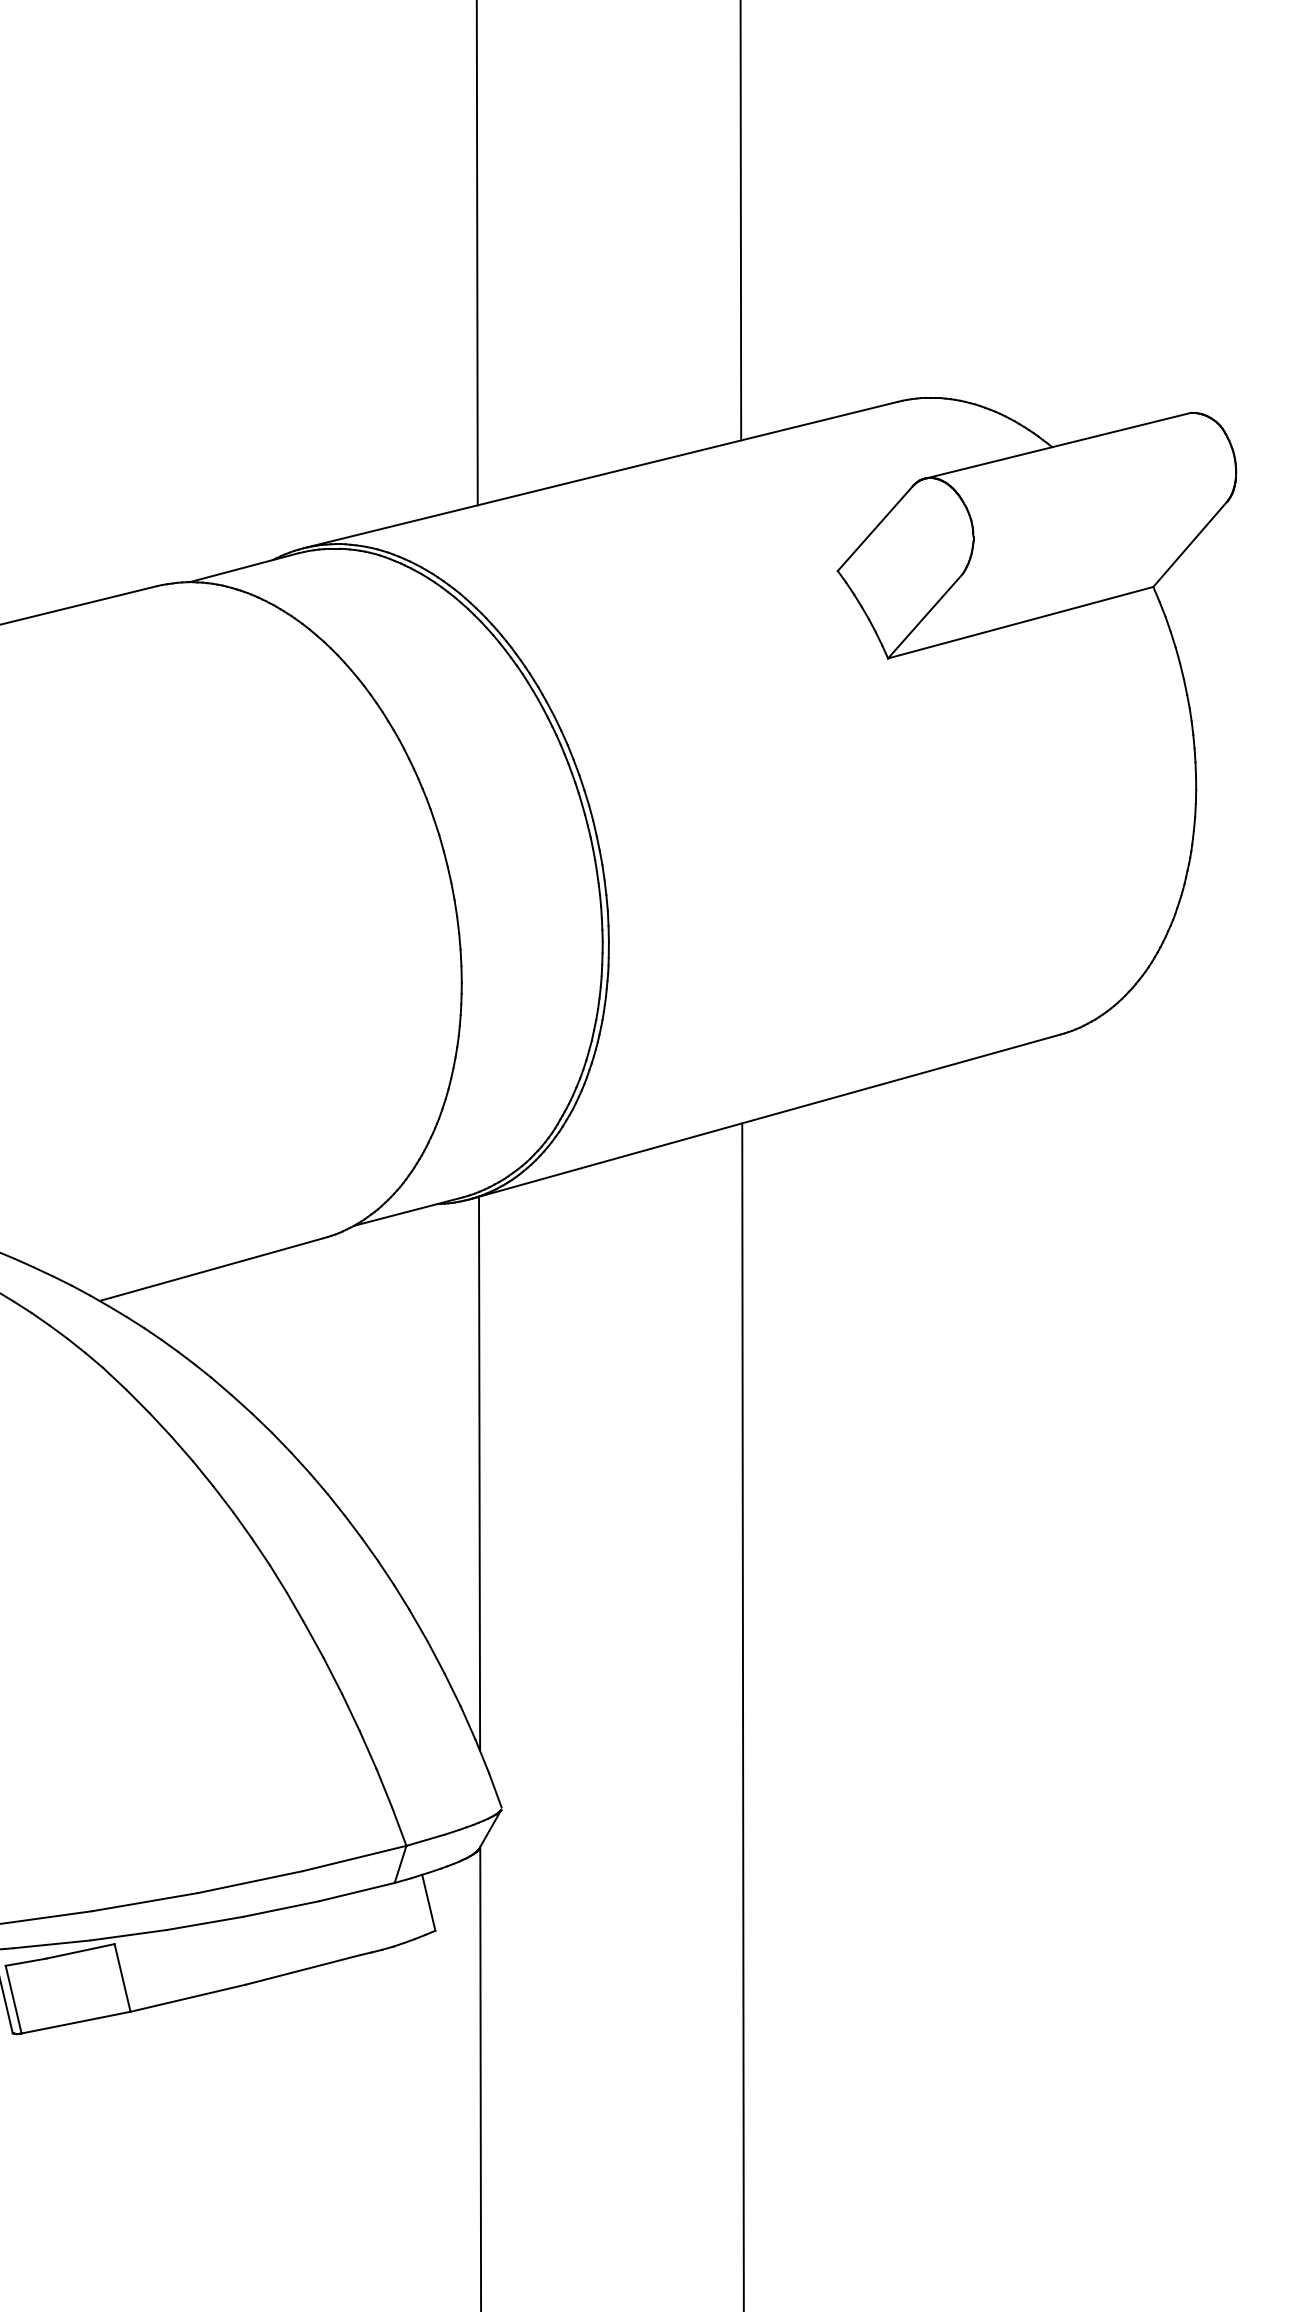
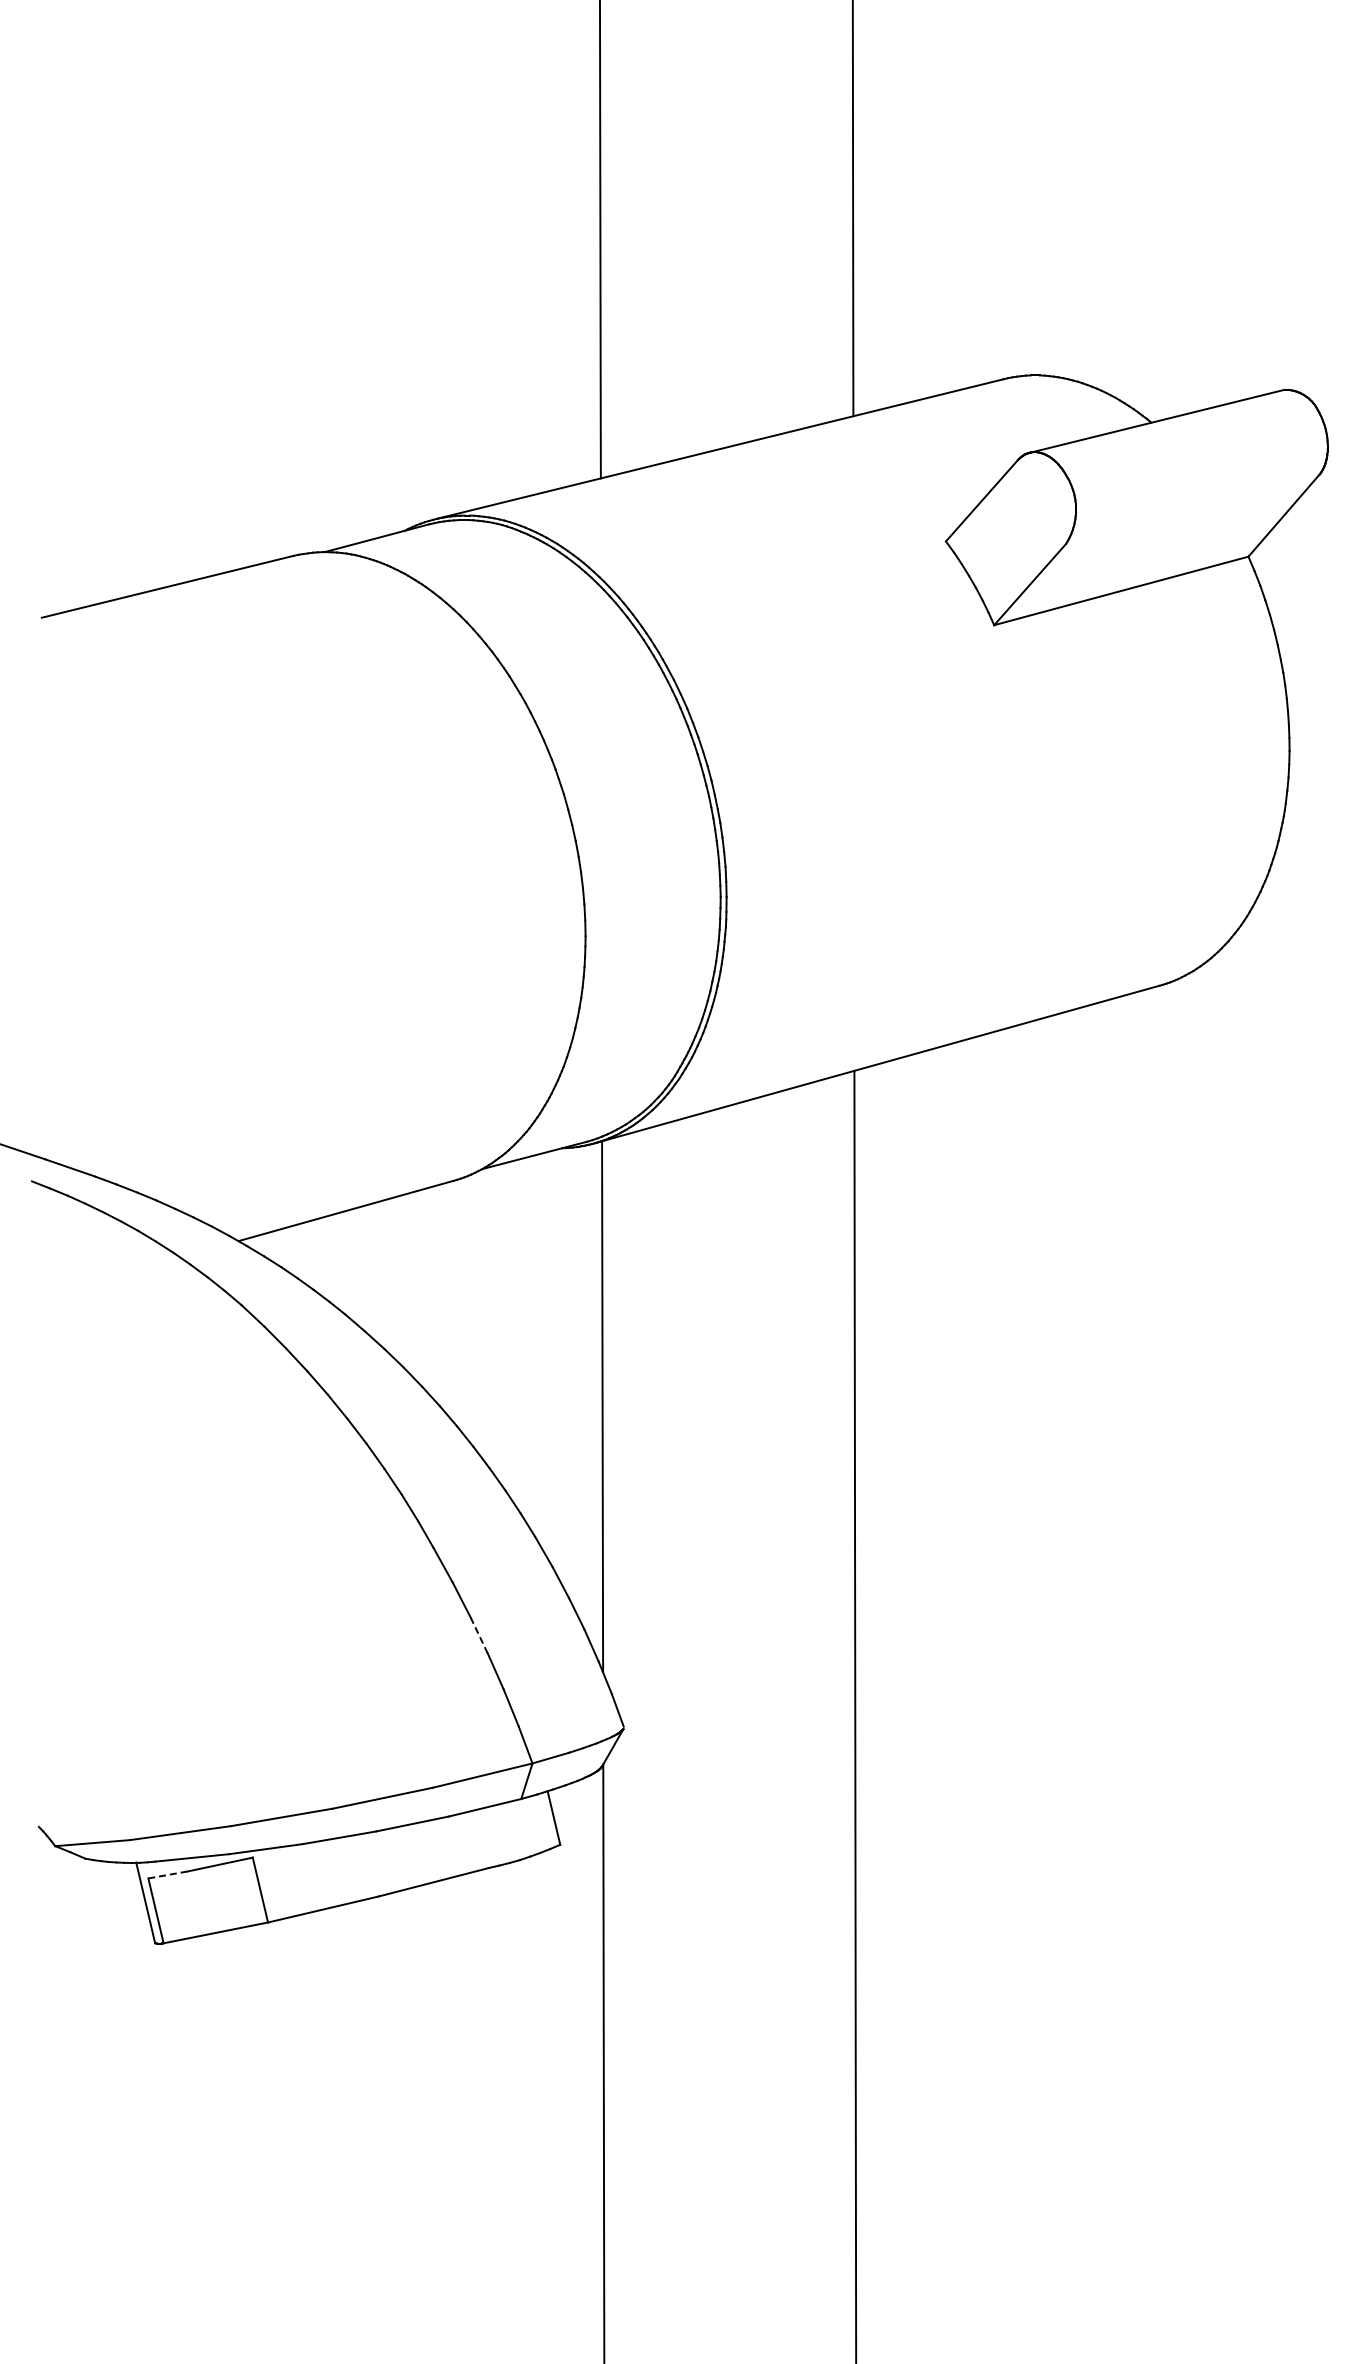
line: (351, 1712) -> (479, 1635), solid -> dashed
line: (25, 1961) -> (167, 1874), solid -> dashed

